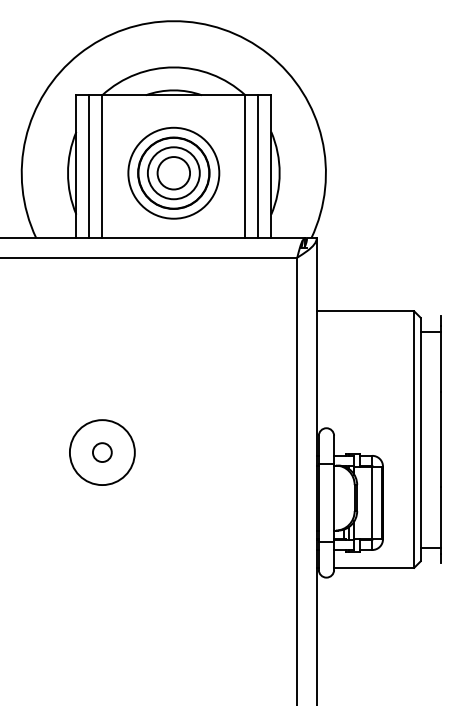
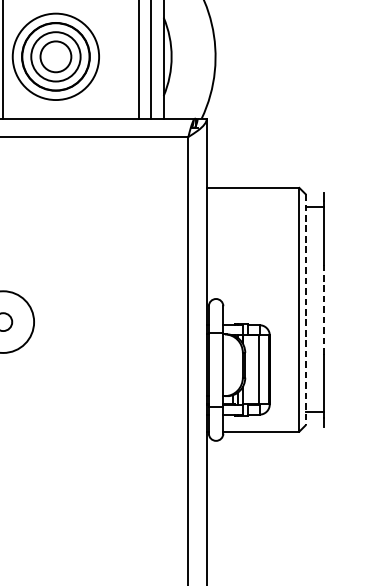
part: (173, 172) -> (55, 56), moved
line: (420, 439) -> (305, 309), solid -> dashed
line: (440, 439) -> (324, 309), solid -> dashed

